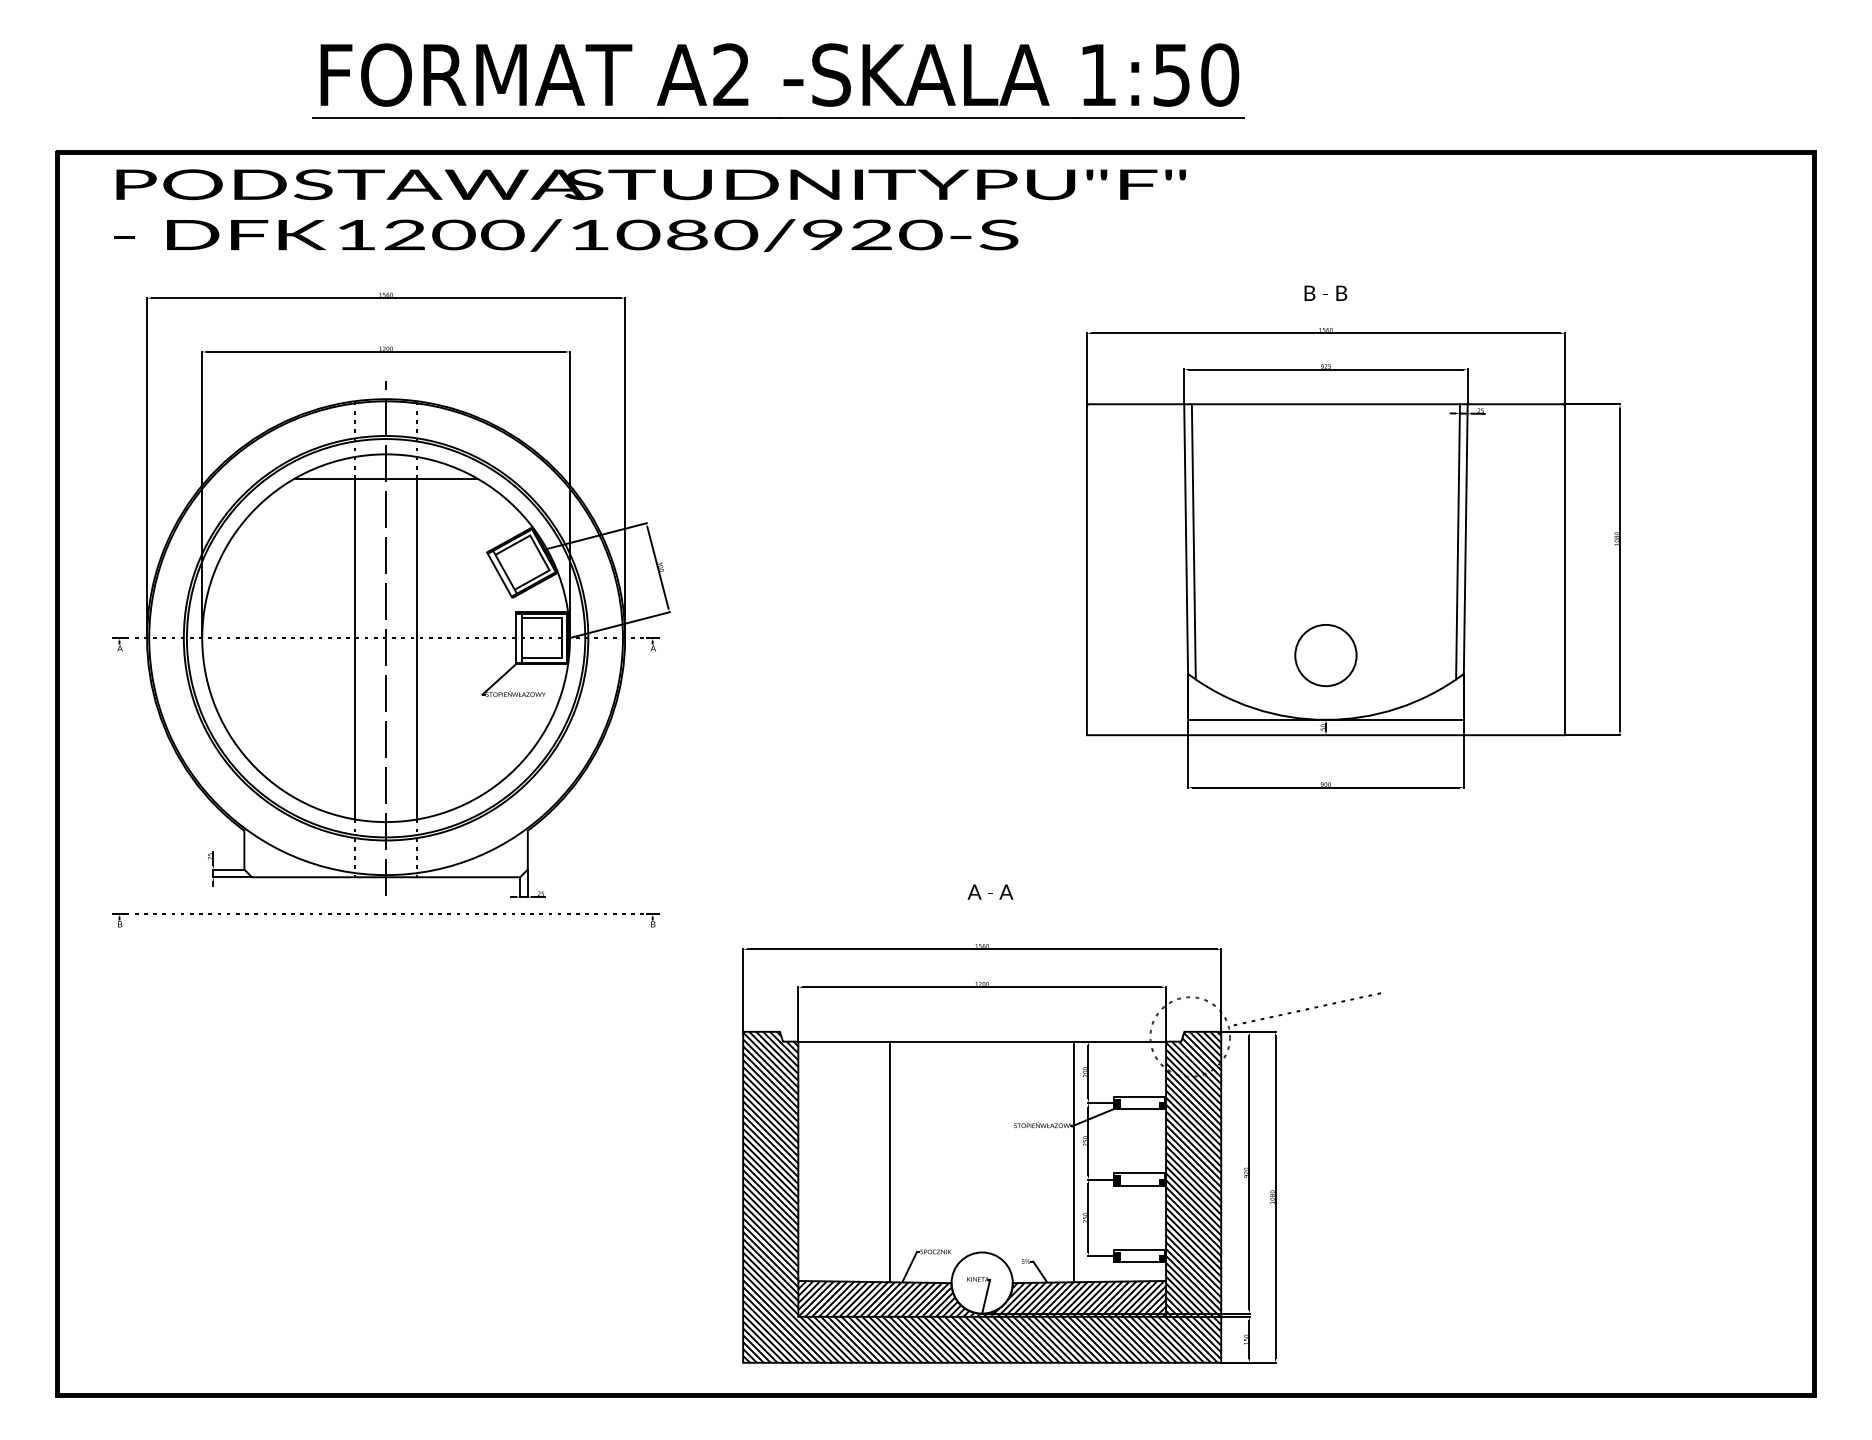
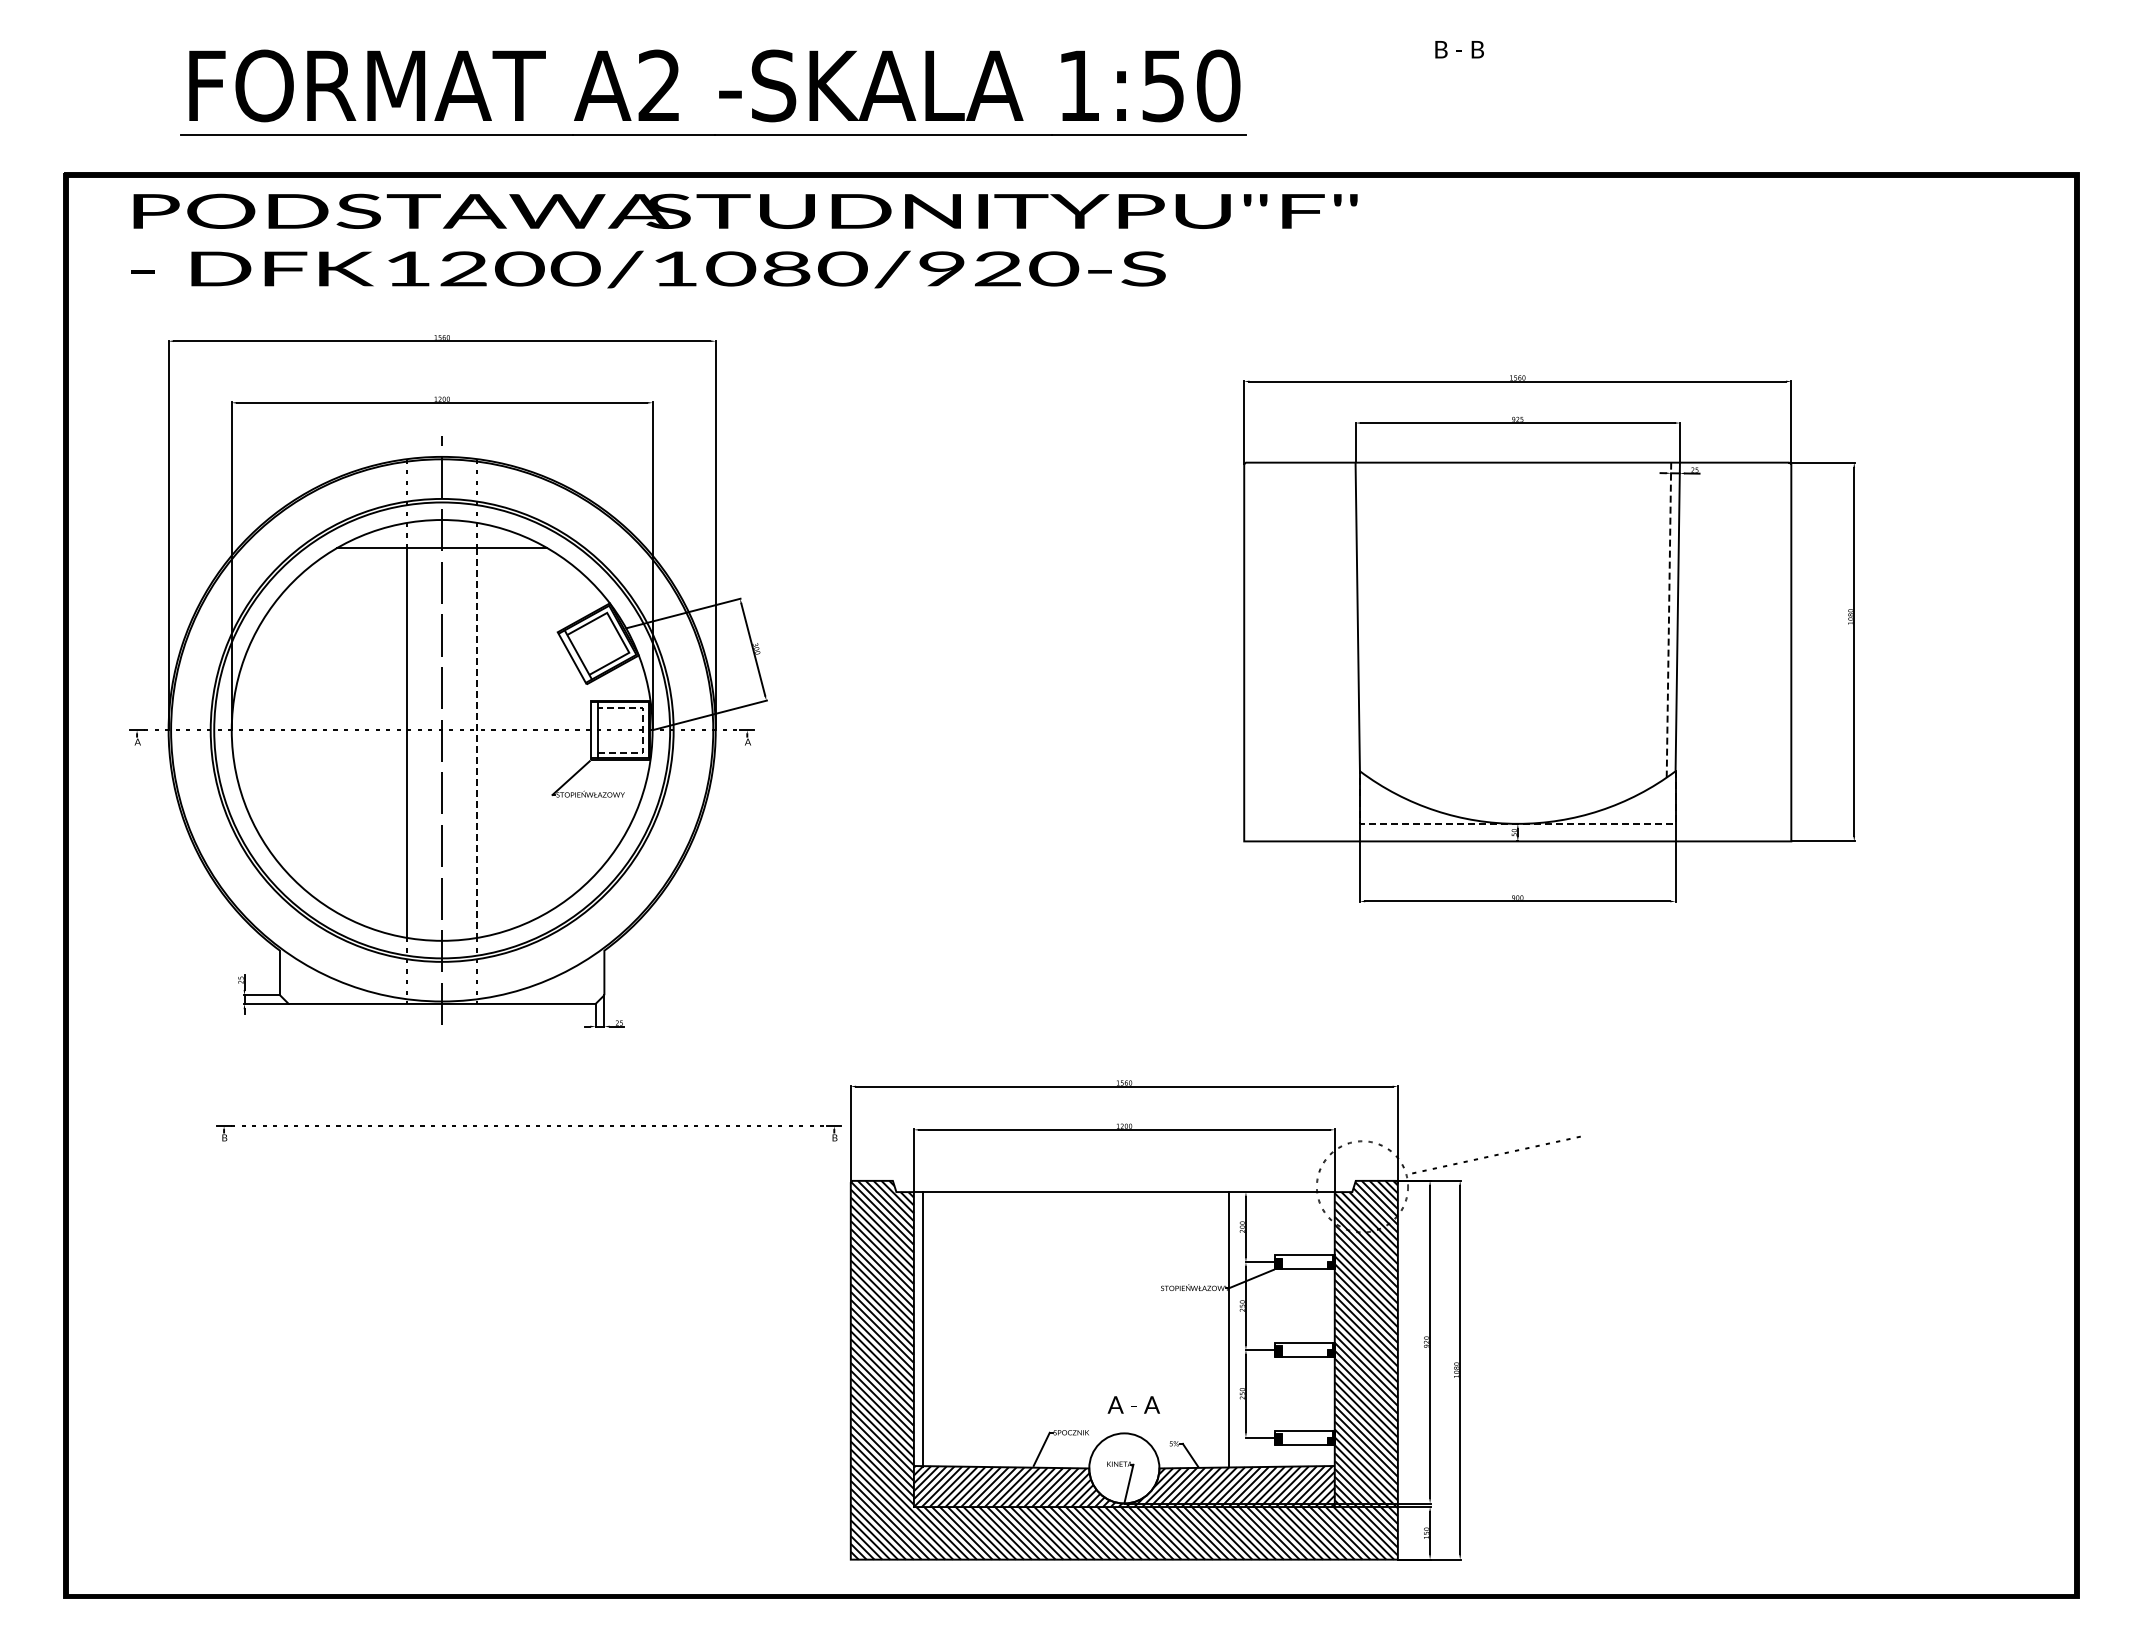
part: (778, 80) -> (713, 92), moved
text: (1325, 293) -> (1459, 49), moved
line: (1193, 541) -> (1366, 619), removed
line: (1457, 542) -> (1668, 620), solid -> dashed
line: (562, 638) -> (643, 730), solid -> dashed
line: (416, 648) -> (477, 742), solid -> dashed
circle: (1325, 655) -> (1517, 750), removed
line: (1325, 719) -> (1517, 823), solid -> dashed
text: (990, 891) -> (1133, 1404), moved
part: (385, 914) -> (528, 1126), moved
line: (890, 1161) -> (923, 1329), moved

